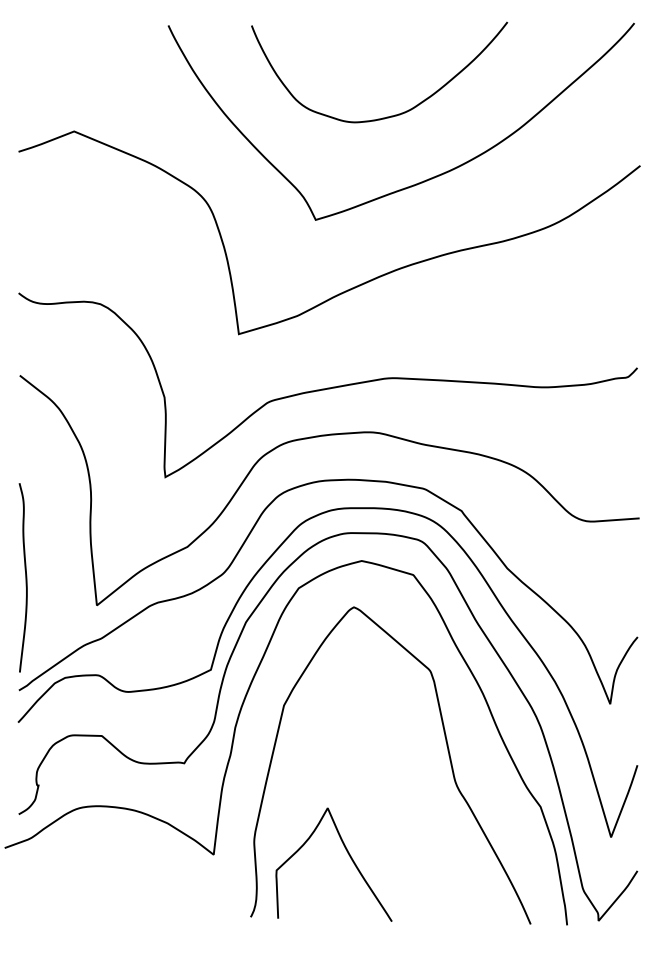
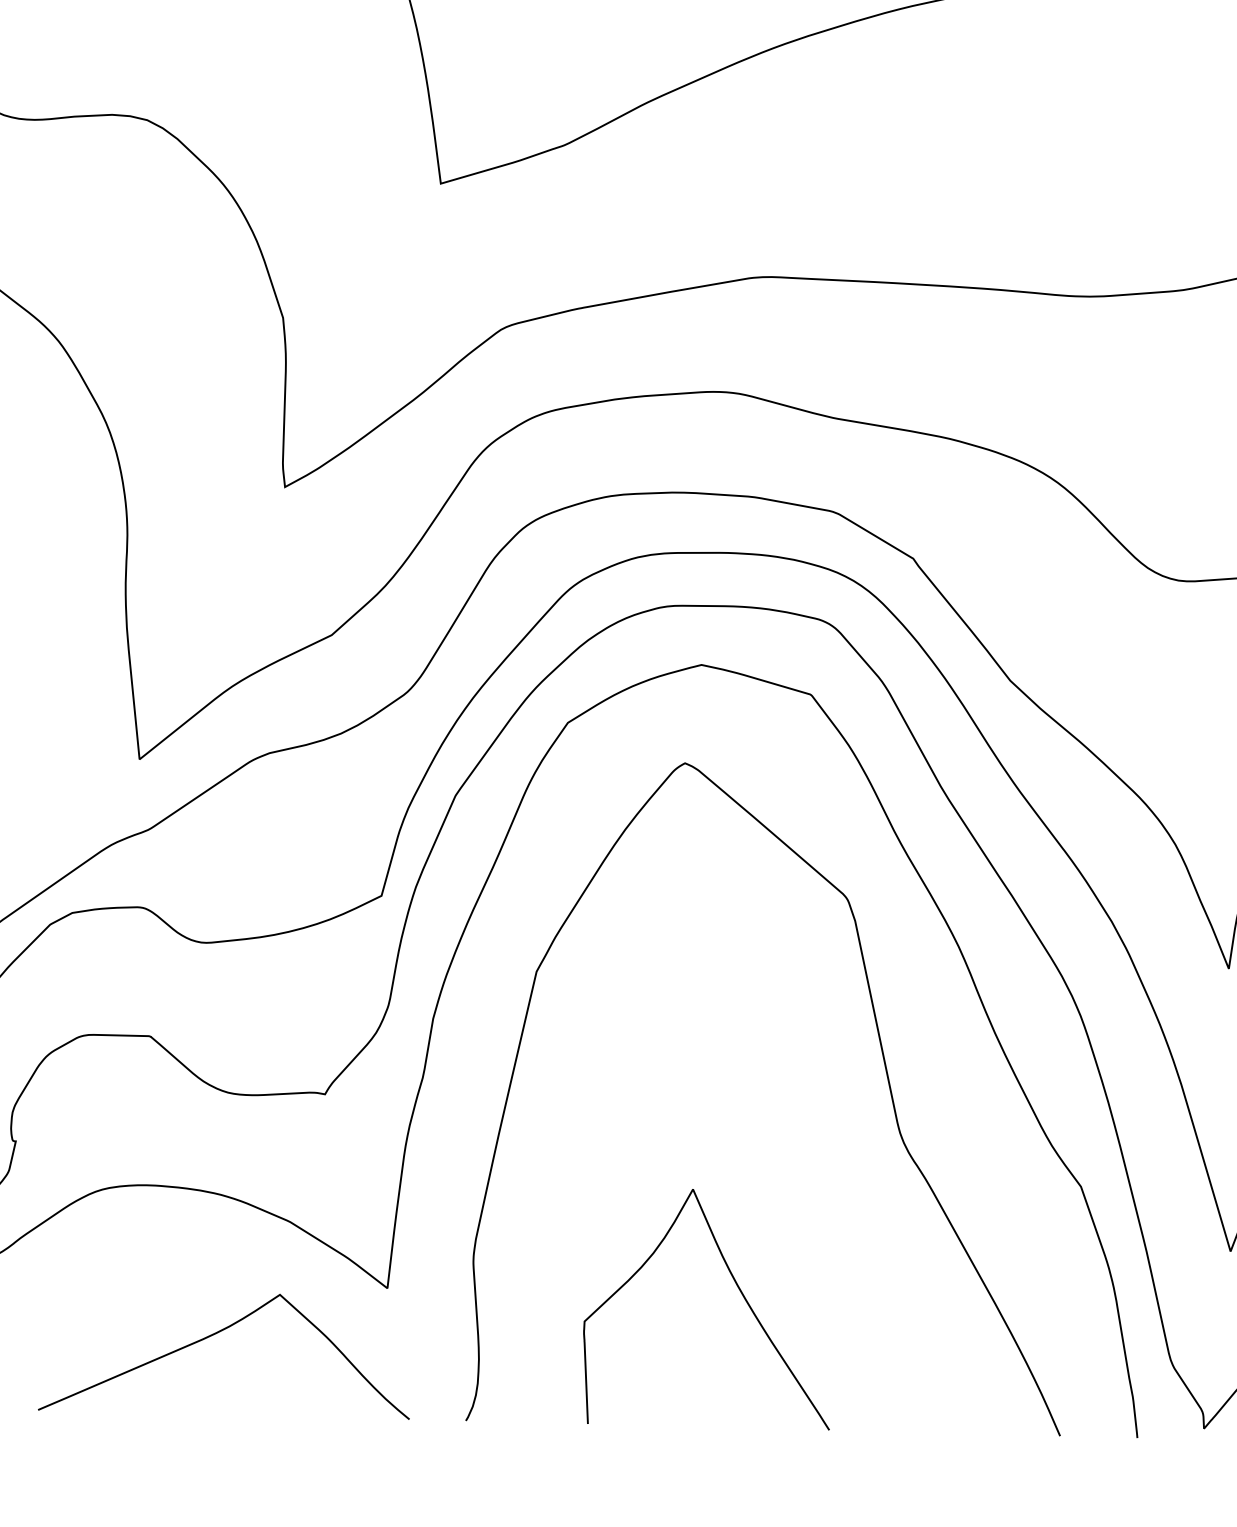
curve: (348, 855) -> (737, 1289), moved
curve: (132, 877) -> (215, 1336), added

